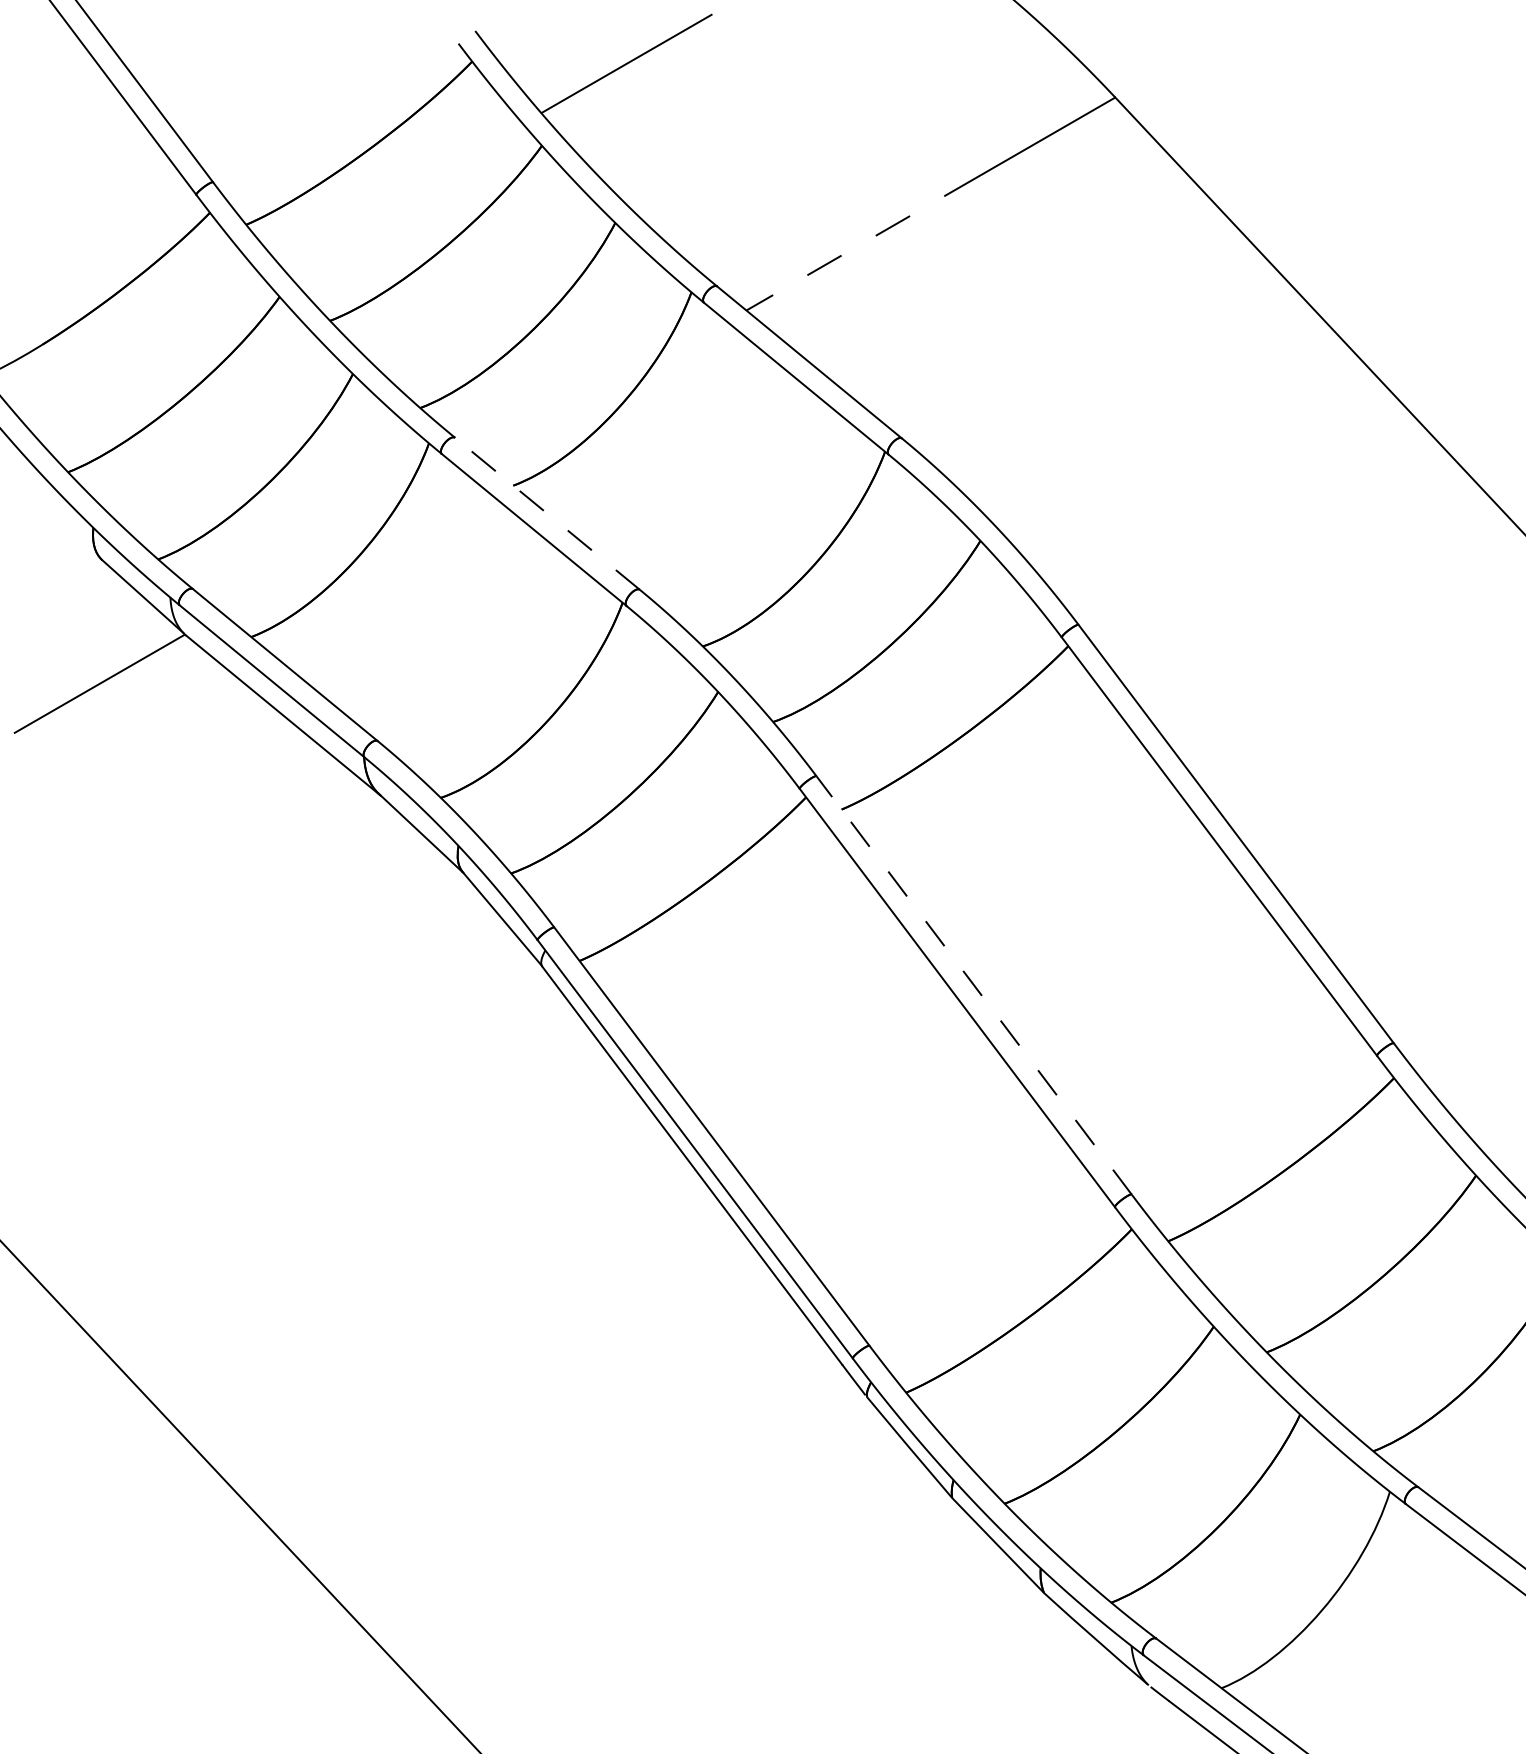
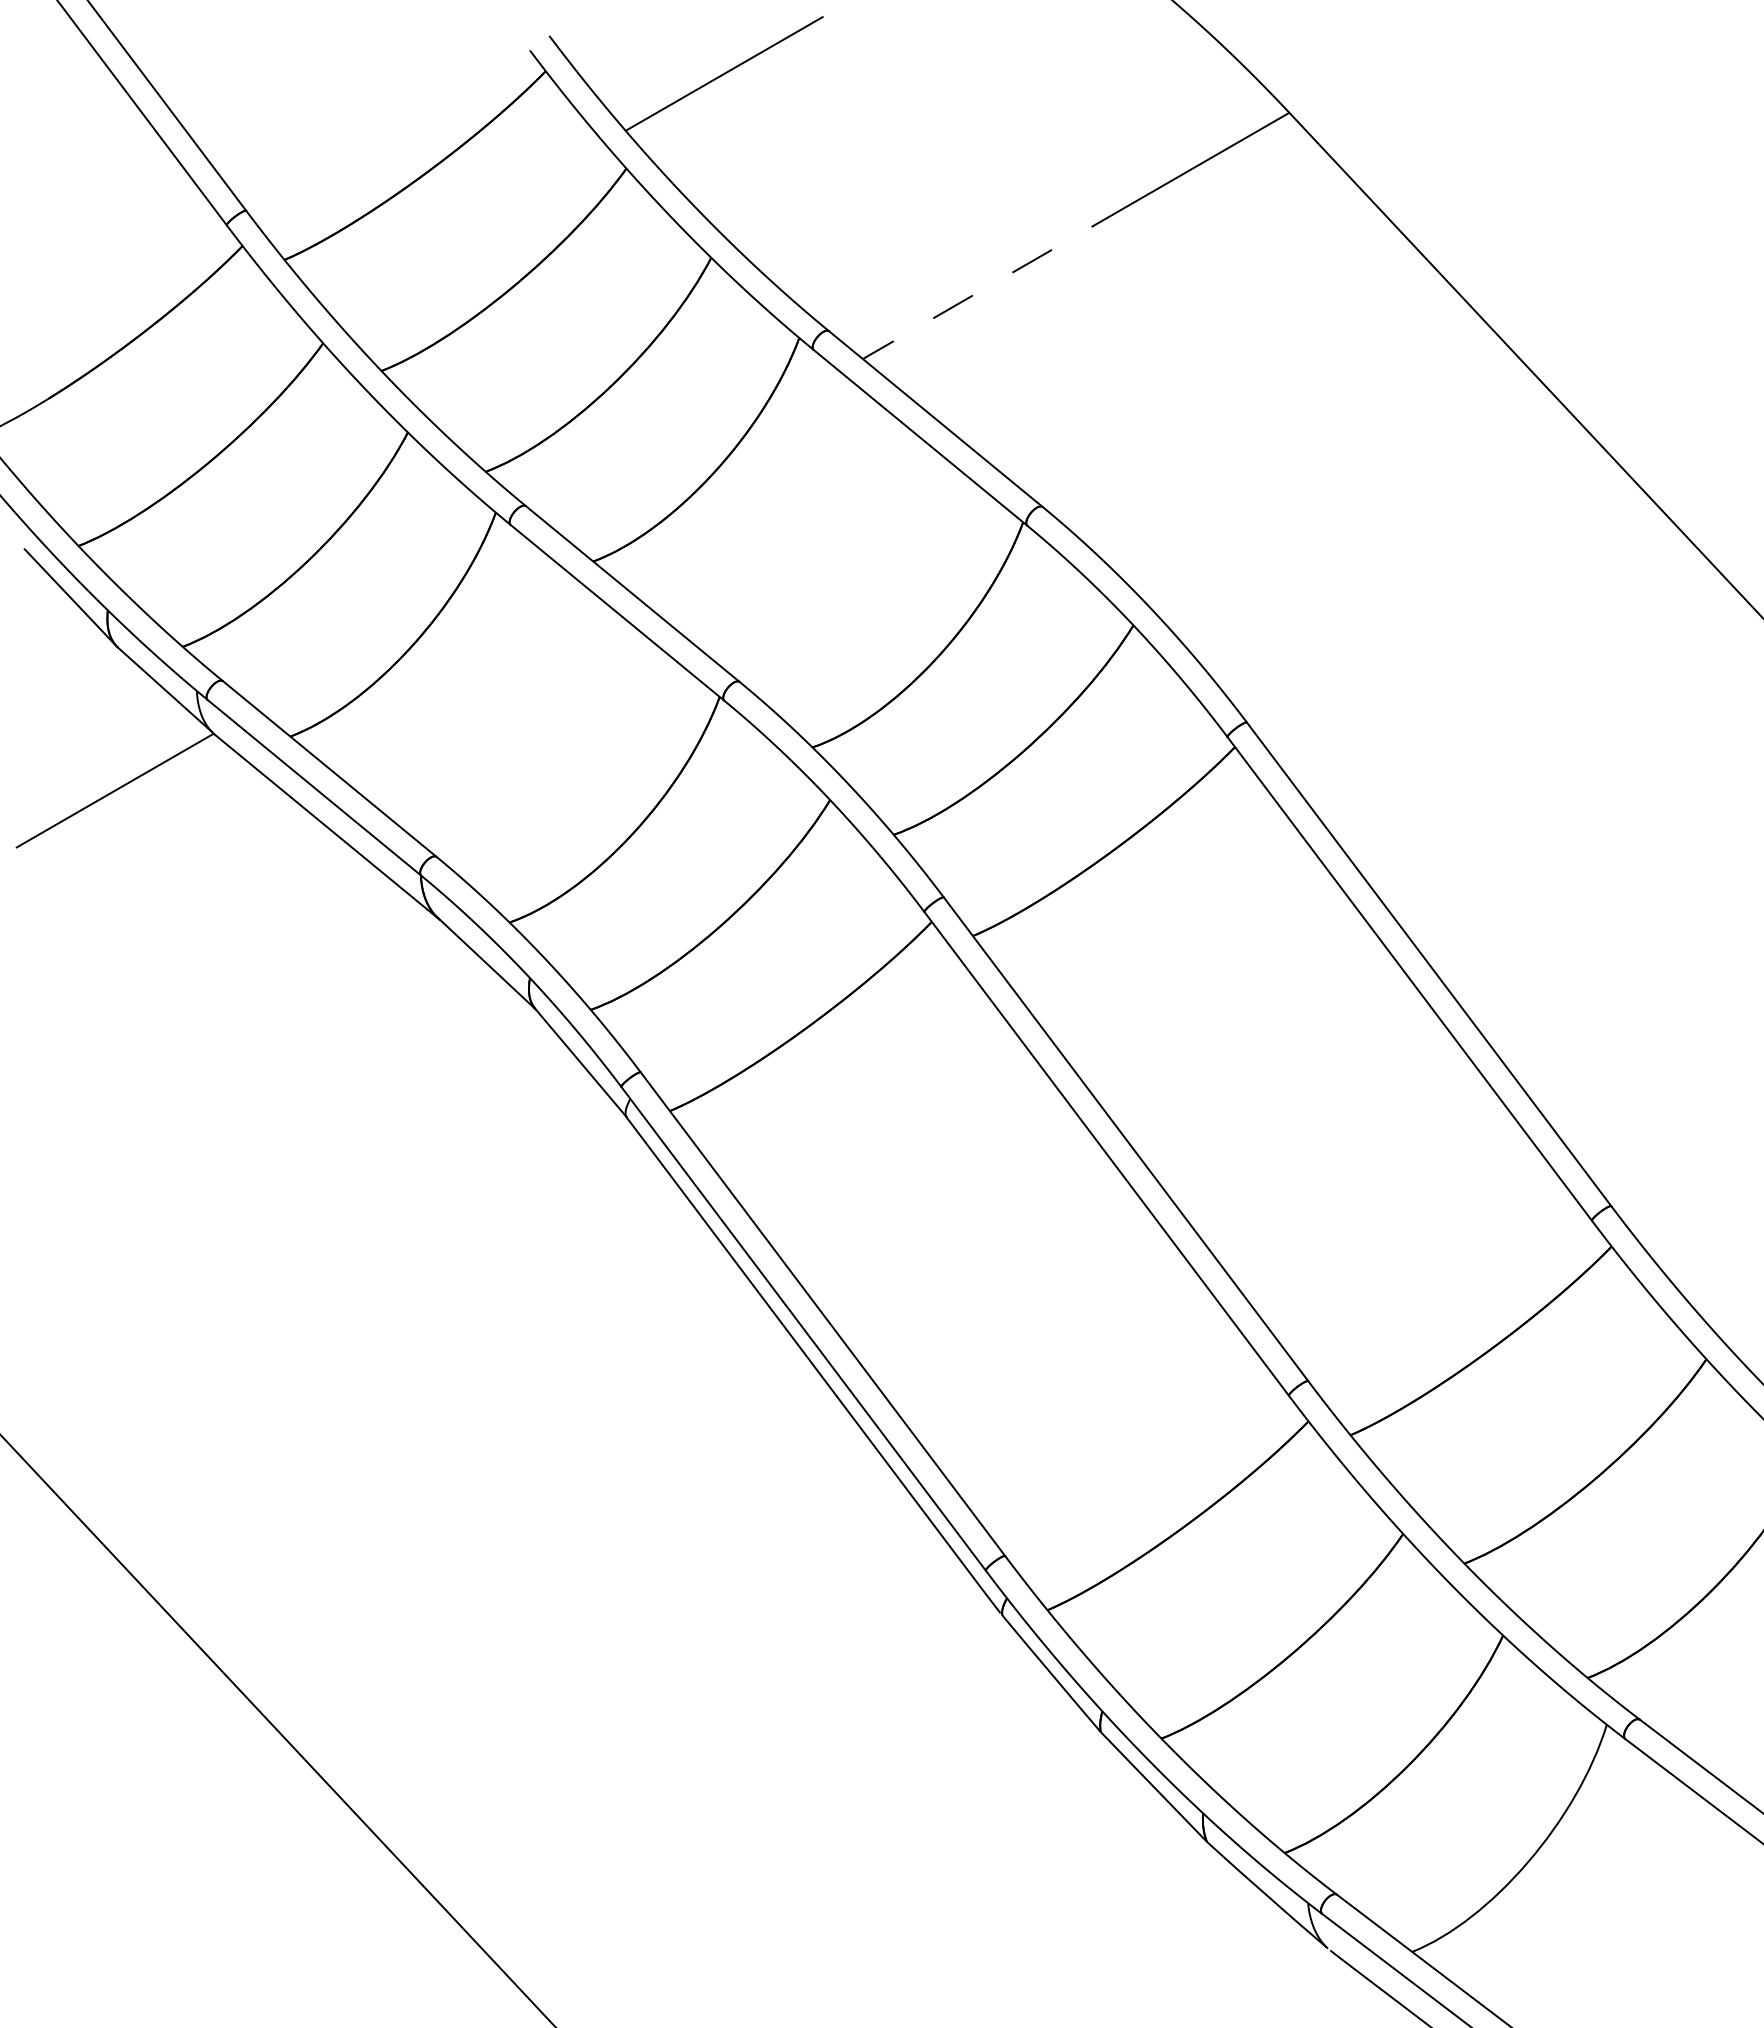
line: (547, 513) -> (632, 593), dashed -> solid
line: (61, 516) -> (70, 597), added
line: (974, 985) -> (1126, 1139), dashed -> solid

